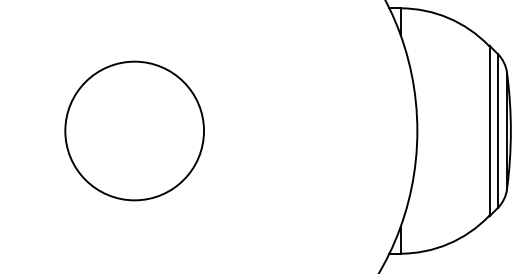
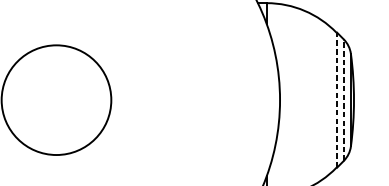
line: (489, 130) -> (337, 99), solid -> dashed
line: (497, 131) -> (343, 100), solid -> dashed

